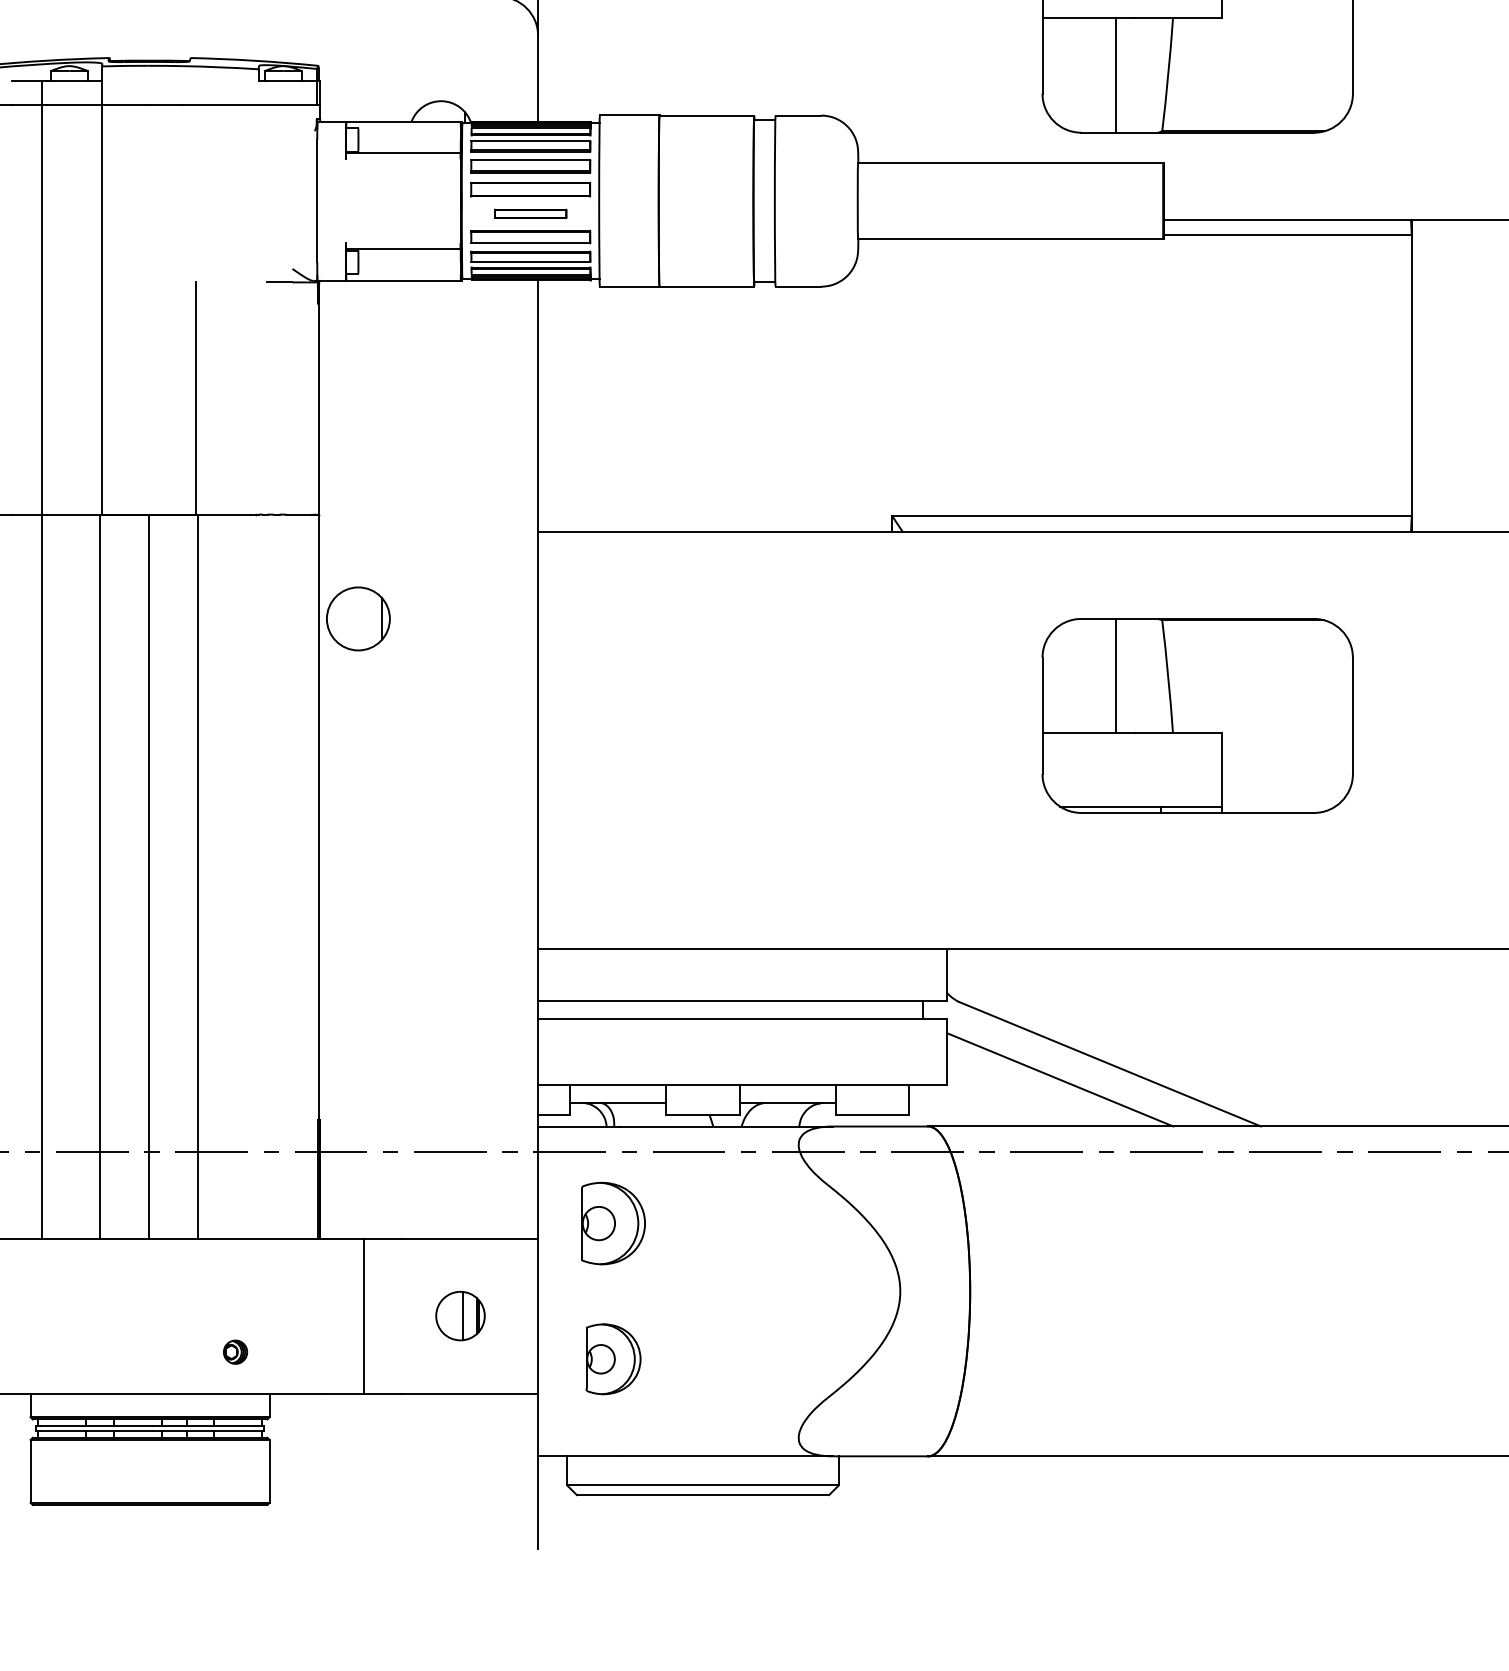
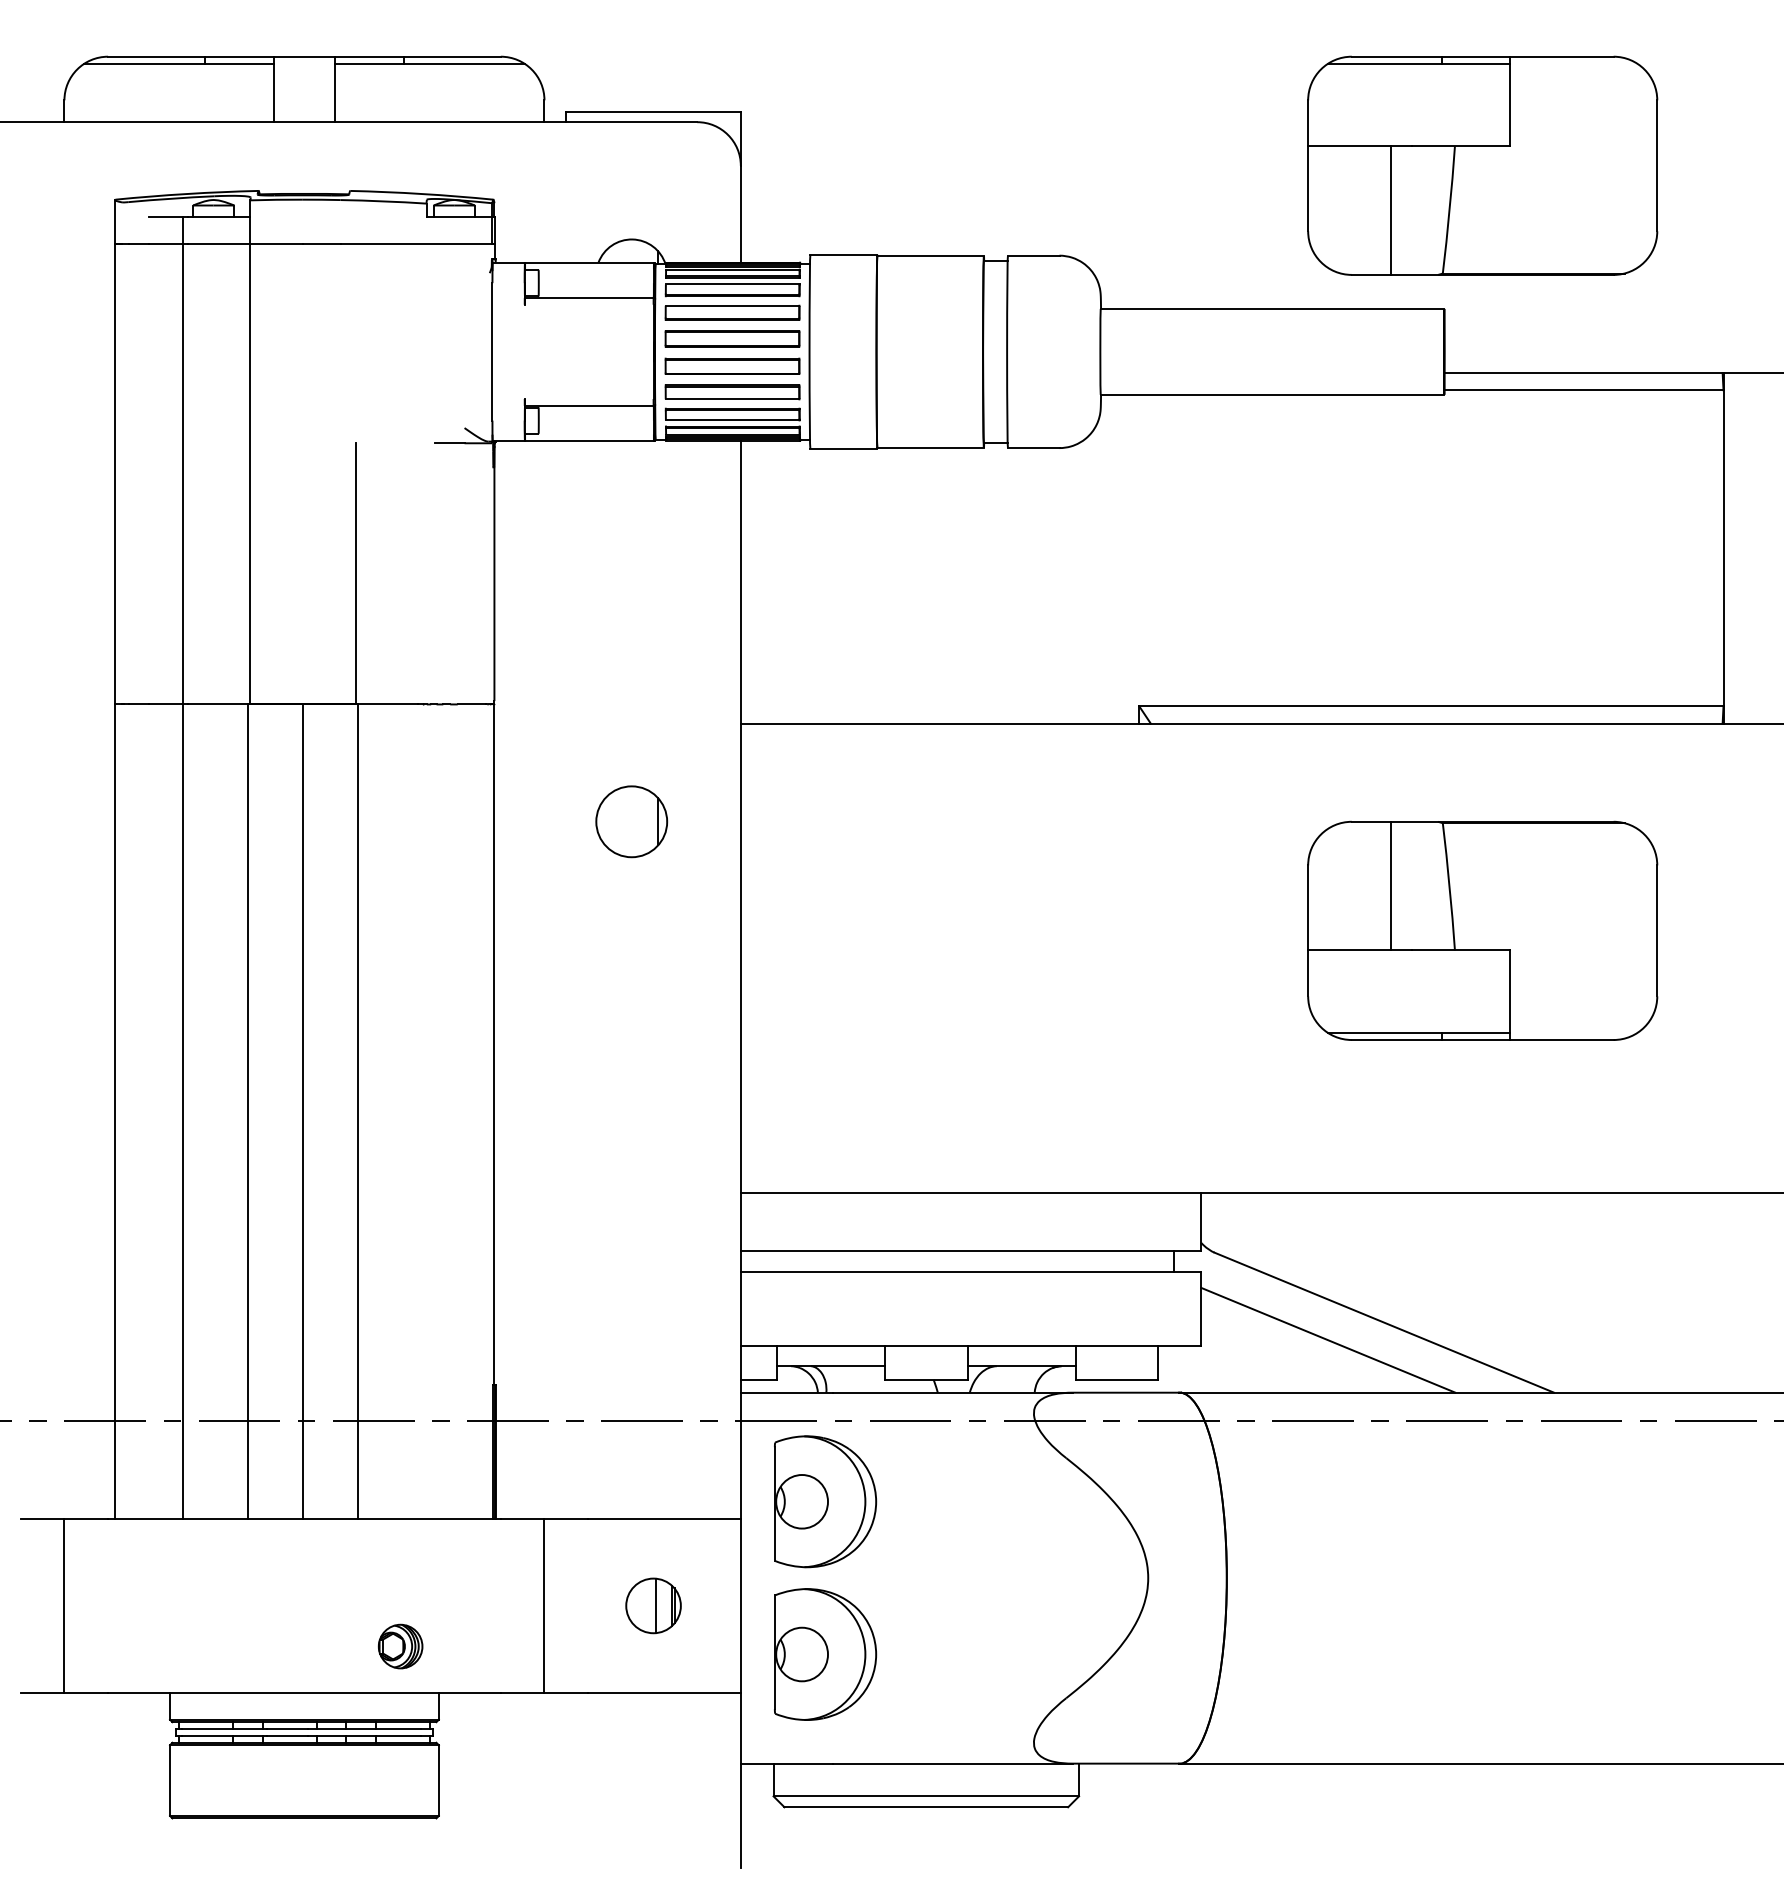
part: (530, 213) -> (732, 365), size x1.67
part: (358, 618) -> (631, 821), moved
part: (613, 1223) -> (825, 1501), size x1.43
part: (235, 1352) -> (400, 1646), size x1.67
part: (613, 1359) -> (825, 1654), size x1.67

